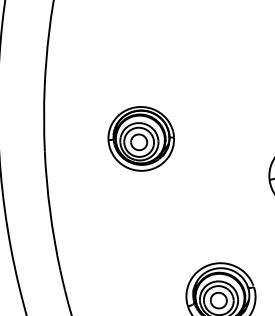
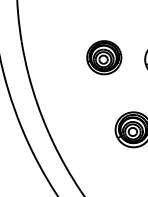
part: (141, 138) -> (104, 57), moved

